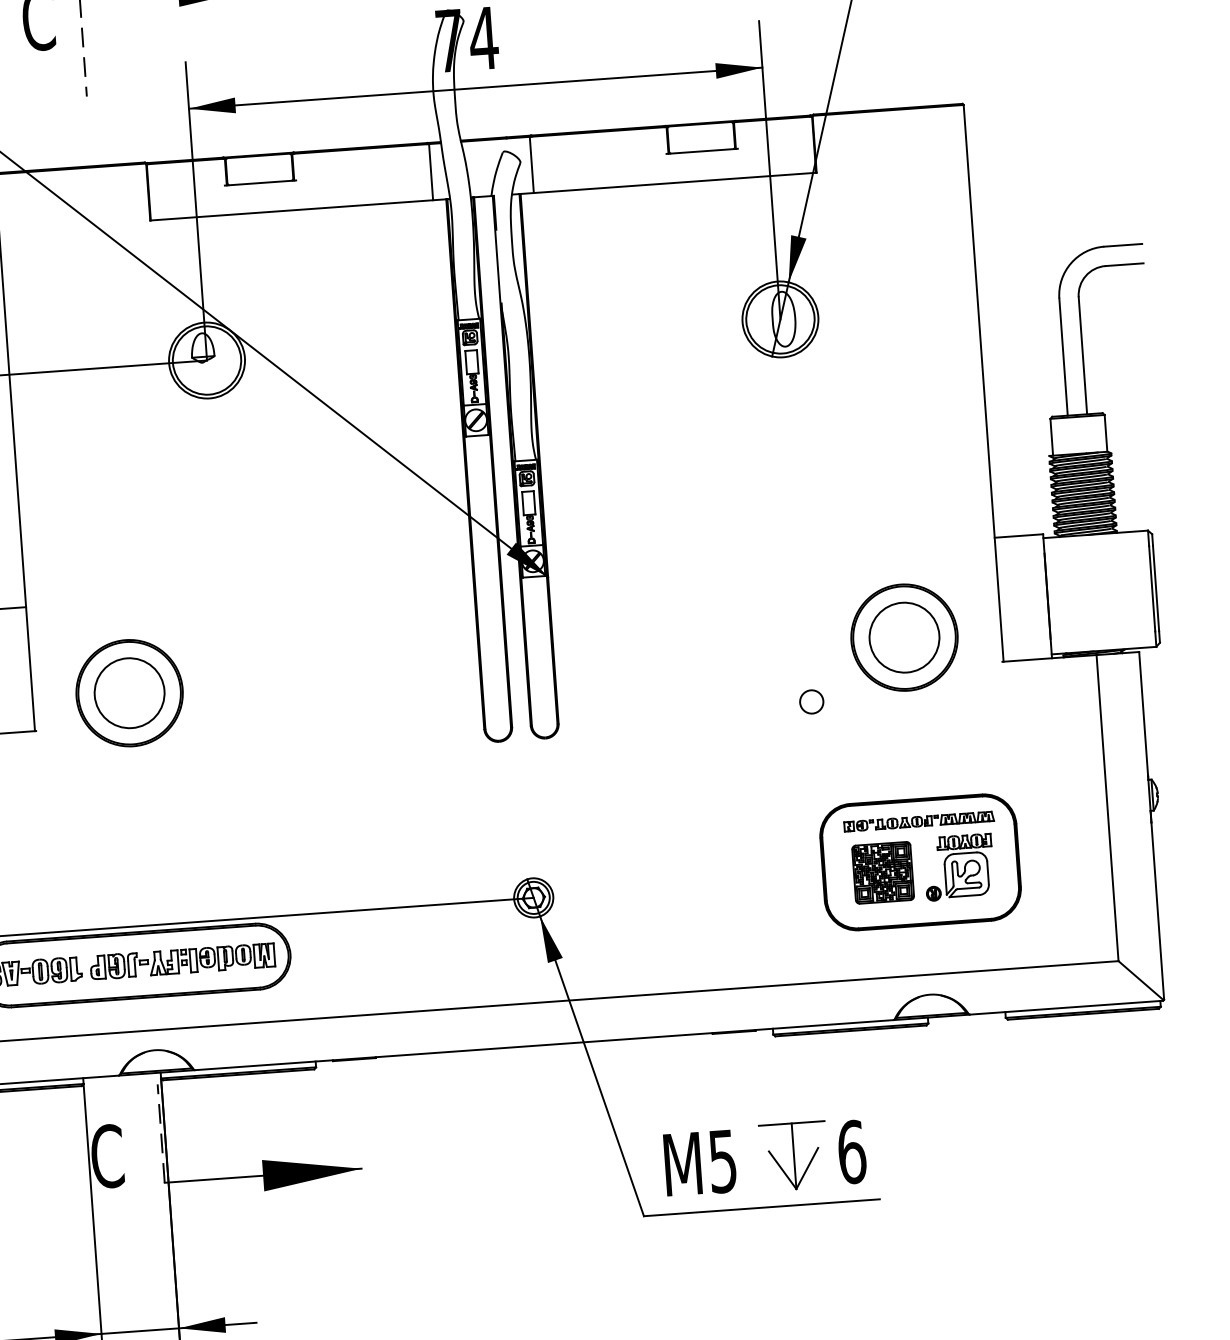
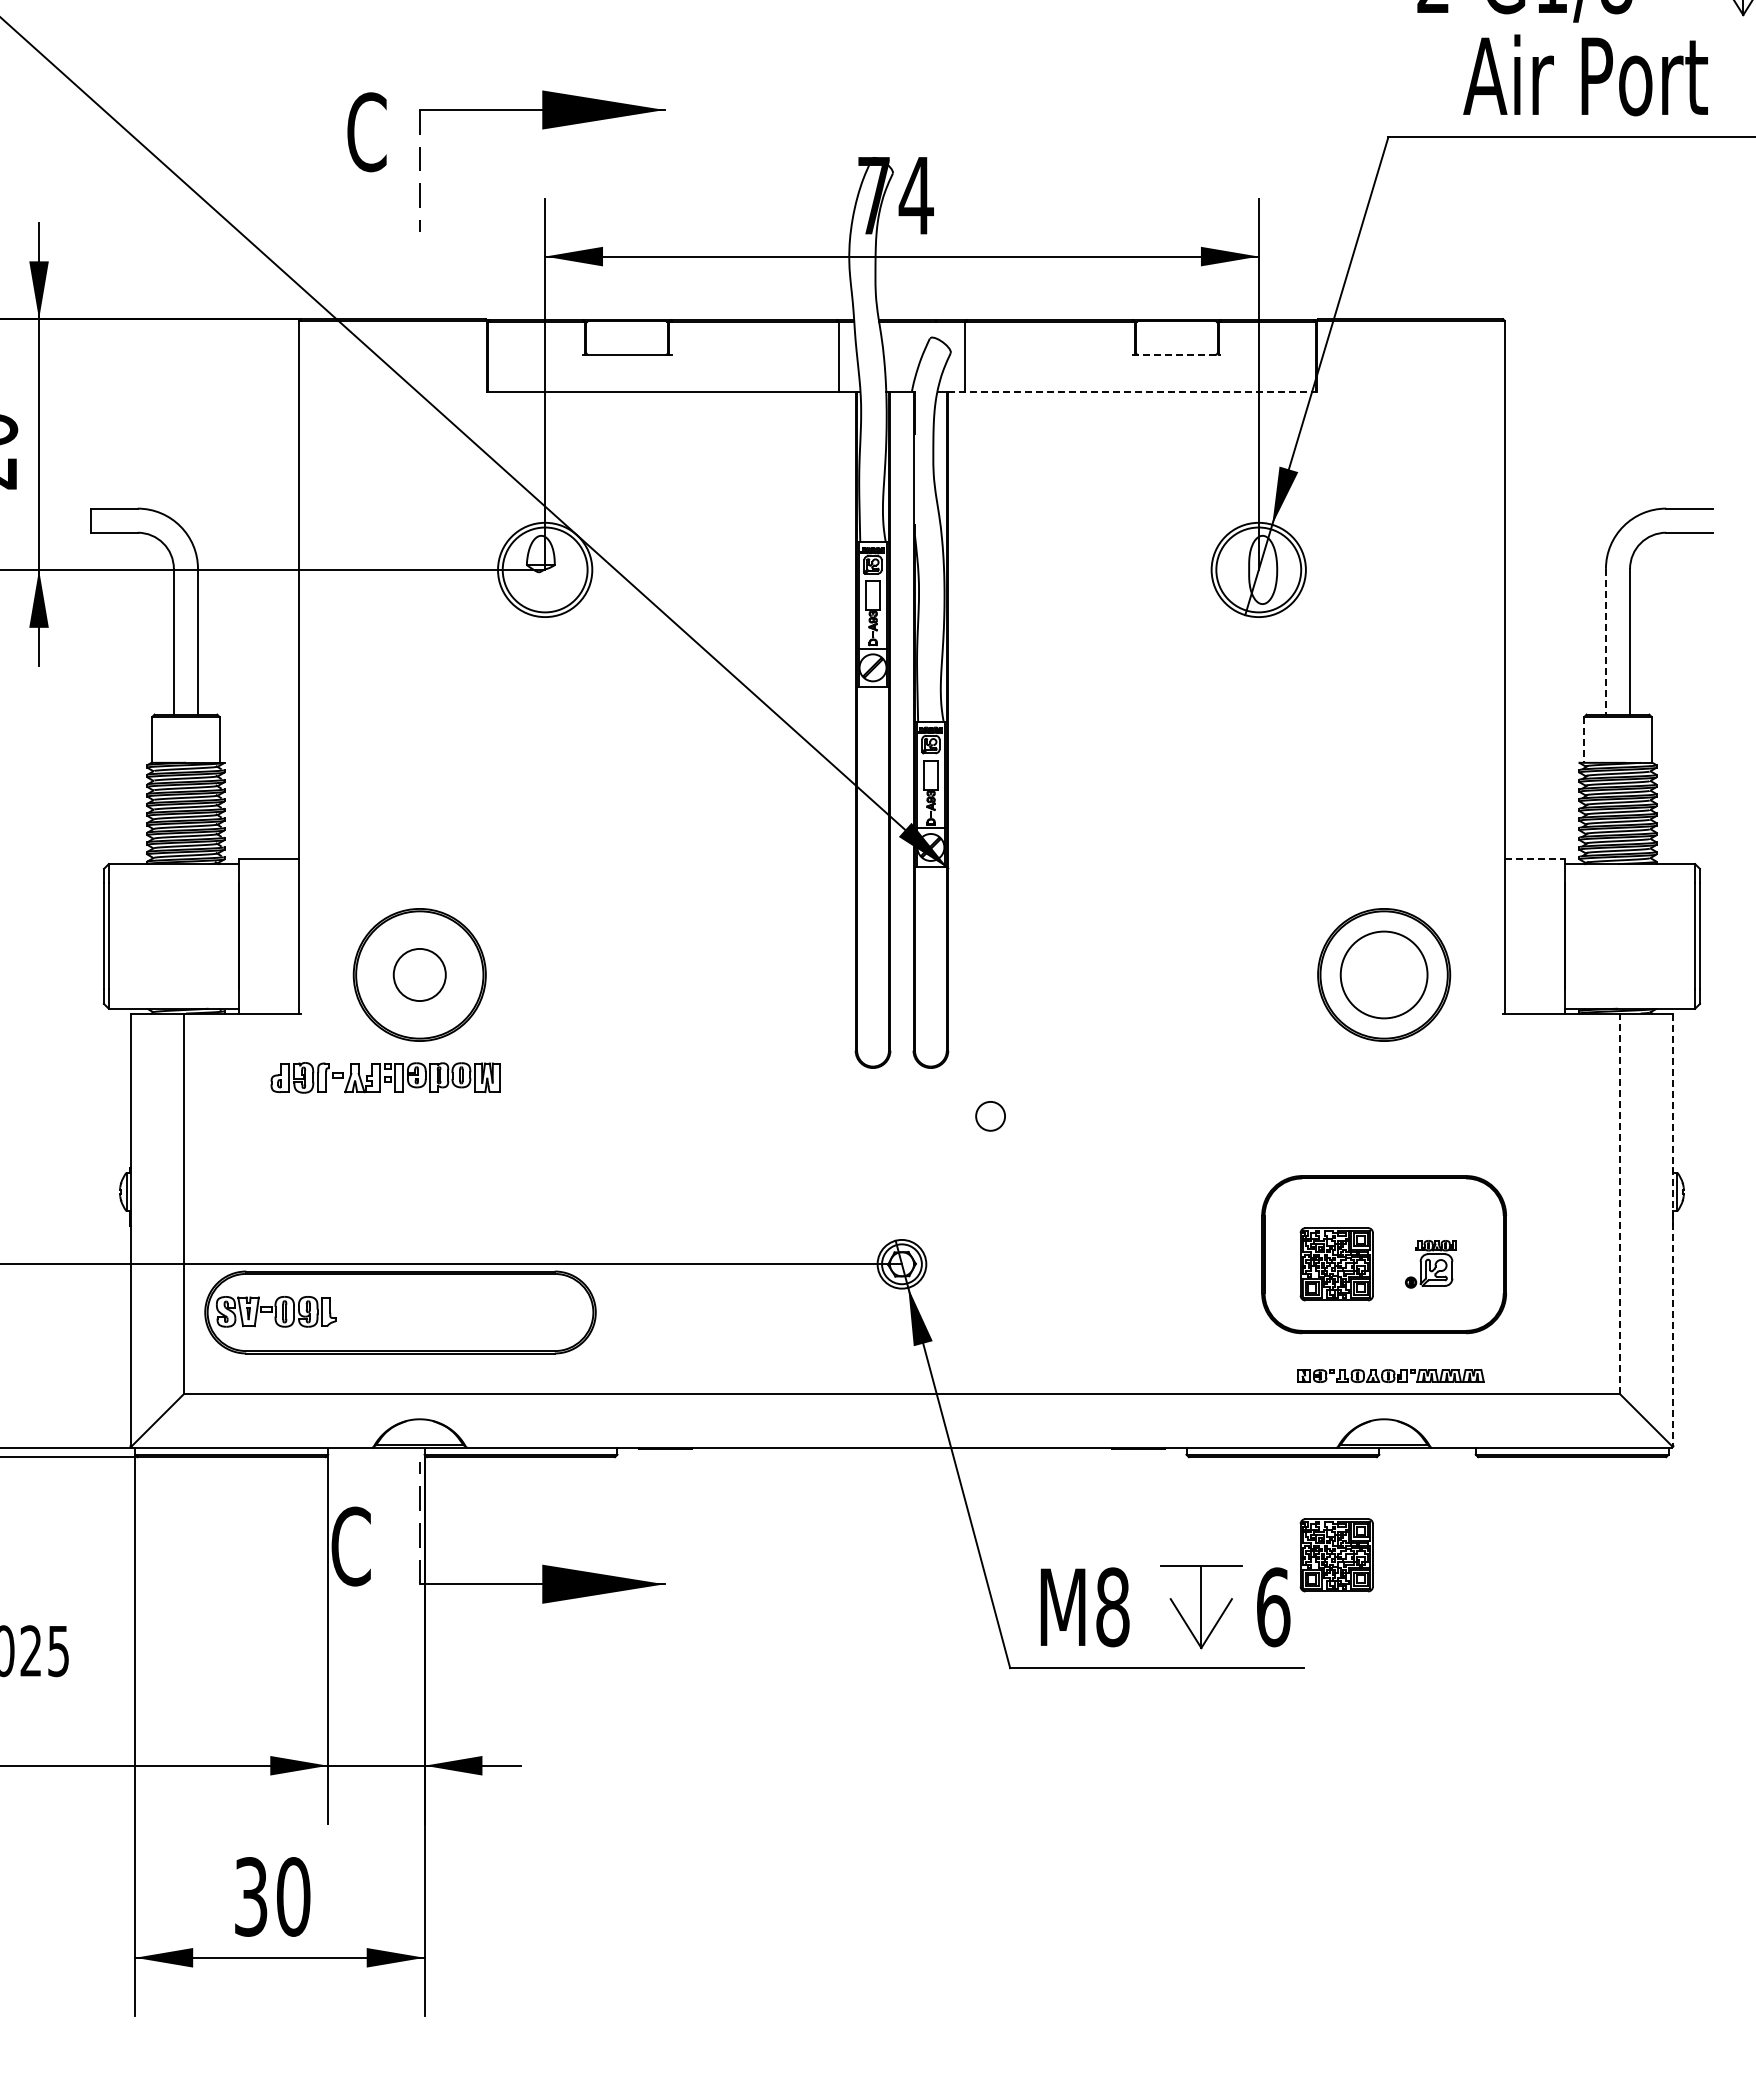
line: (702, 150) -> (1177, 354), solid -> dashed
line: (668, 183) -> (1132, 391), solid -> dashed
line: (1063, 356) -> (1605, 641), solid -> dashed
line: (1051, 436) -> (1584, 739), solid -> dashed
line: (1019, 536) -> (1535, 859), solid -> dashed
circle: (129, 692) -> (419, 974), size x0.6
circle: (811, 702) -> (990, 1116), moved
line: (1107, 807) -> (1620, 1203), solid -> dashed
part: (918, 821) -> (1390, 1375), moved
line: (1151, 826) -> (1673, 1230), solid -> dashed
part: (958, 867) -> (1430, 1264), size x0.6
part: (182, 961) -> (385, 1077), moved
part: (899, 1106) -> (1336, 1555), added
text: (722, 1161) -> (1112, 1607), M5 -> M8

